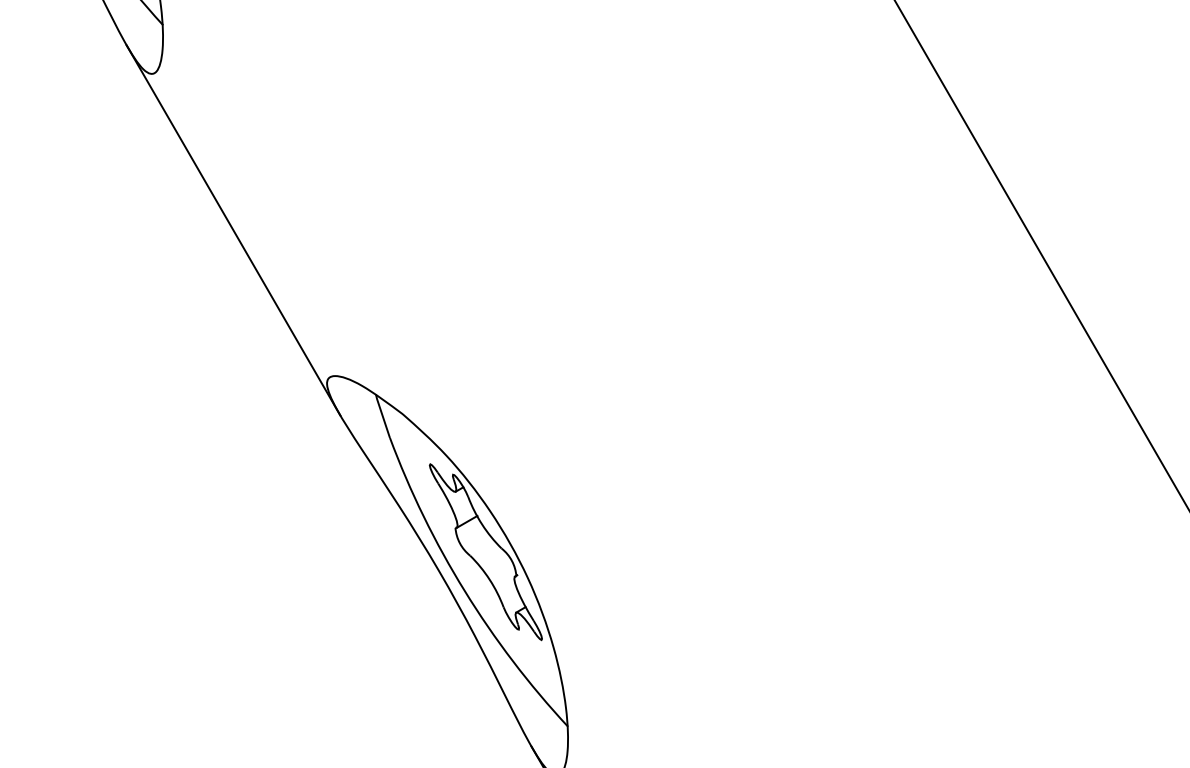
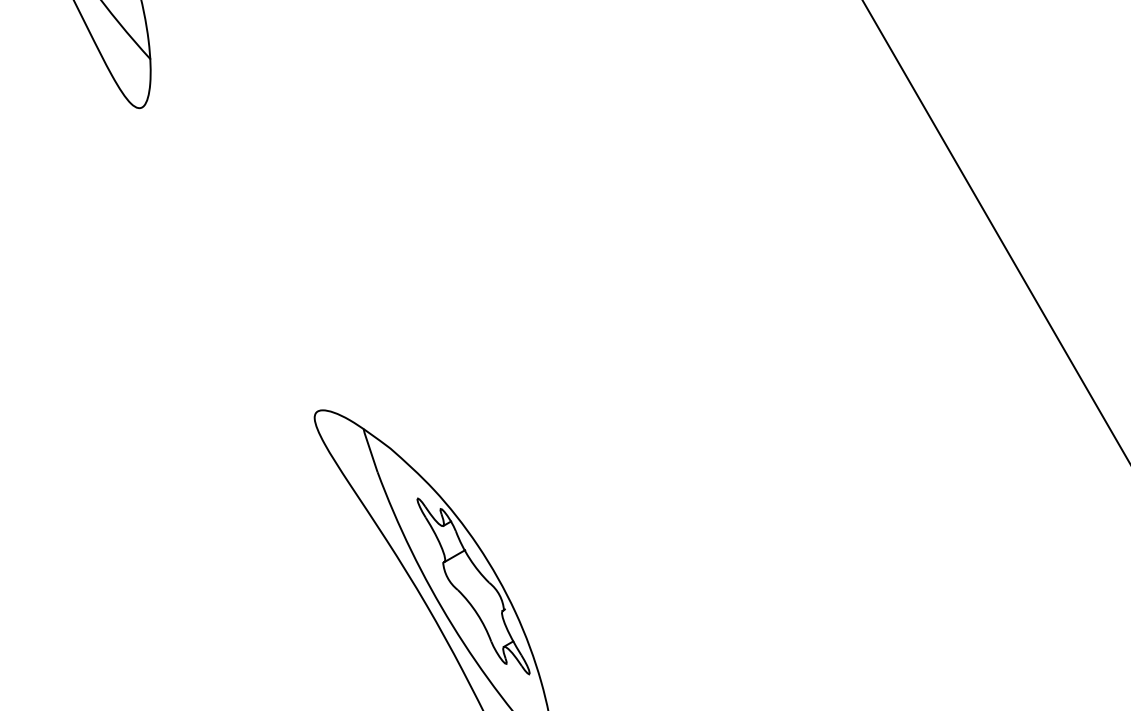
line: (233, 230) -> (221, 264), removed

